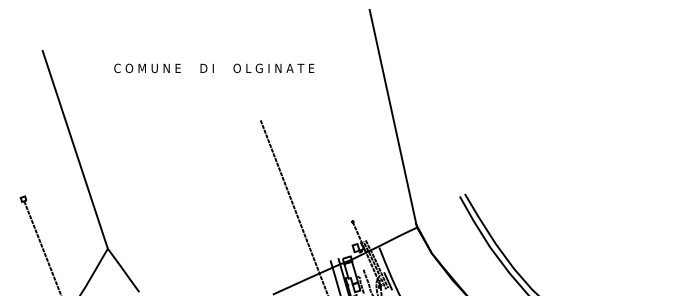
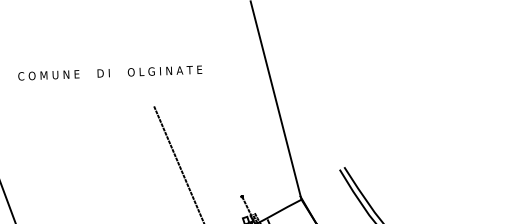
text: (214, 68) -> (110, 73), moved

